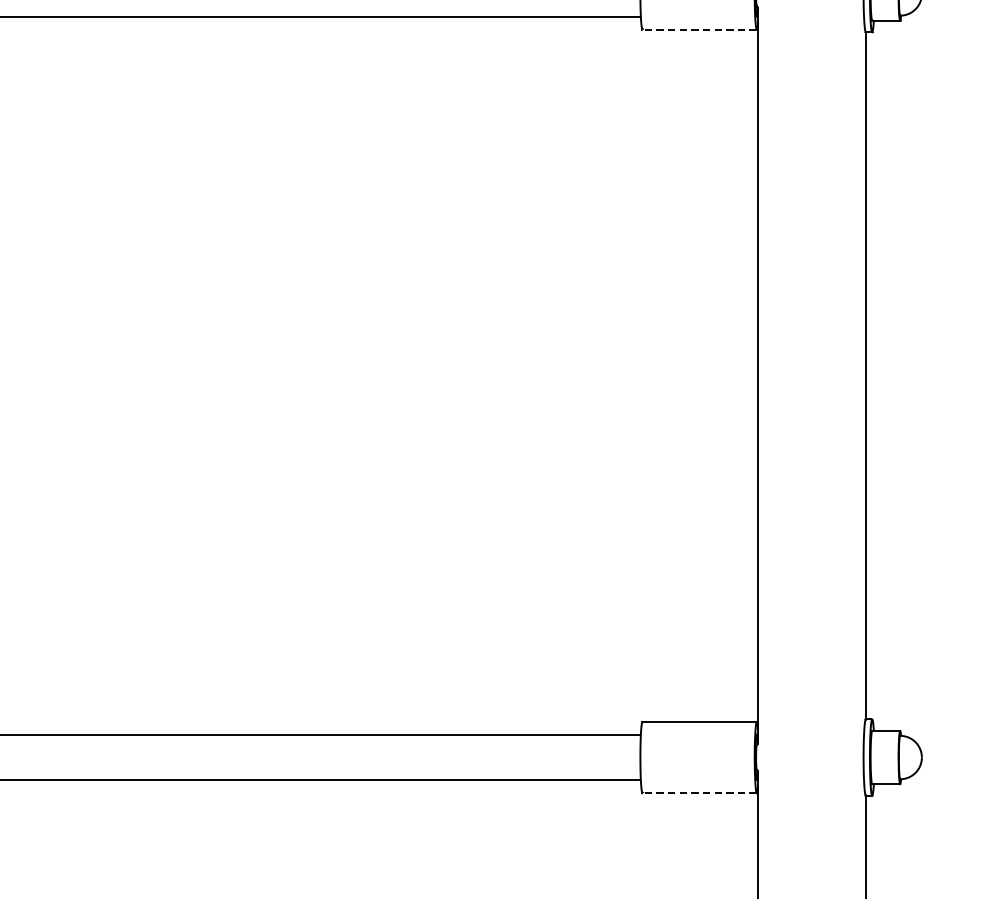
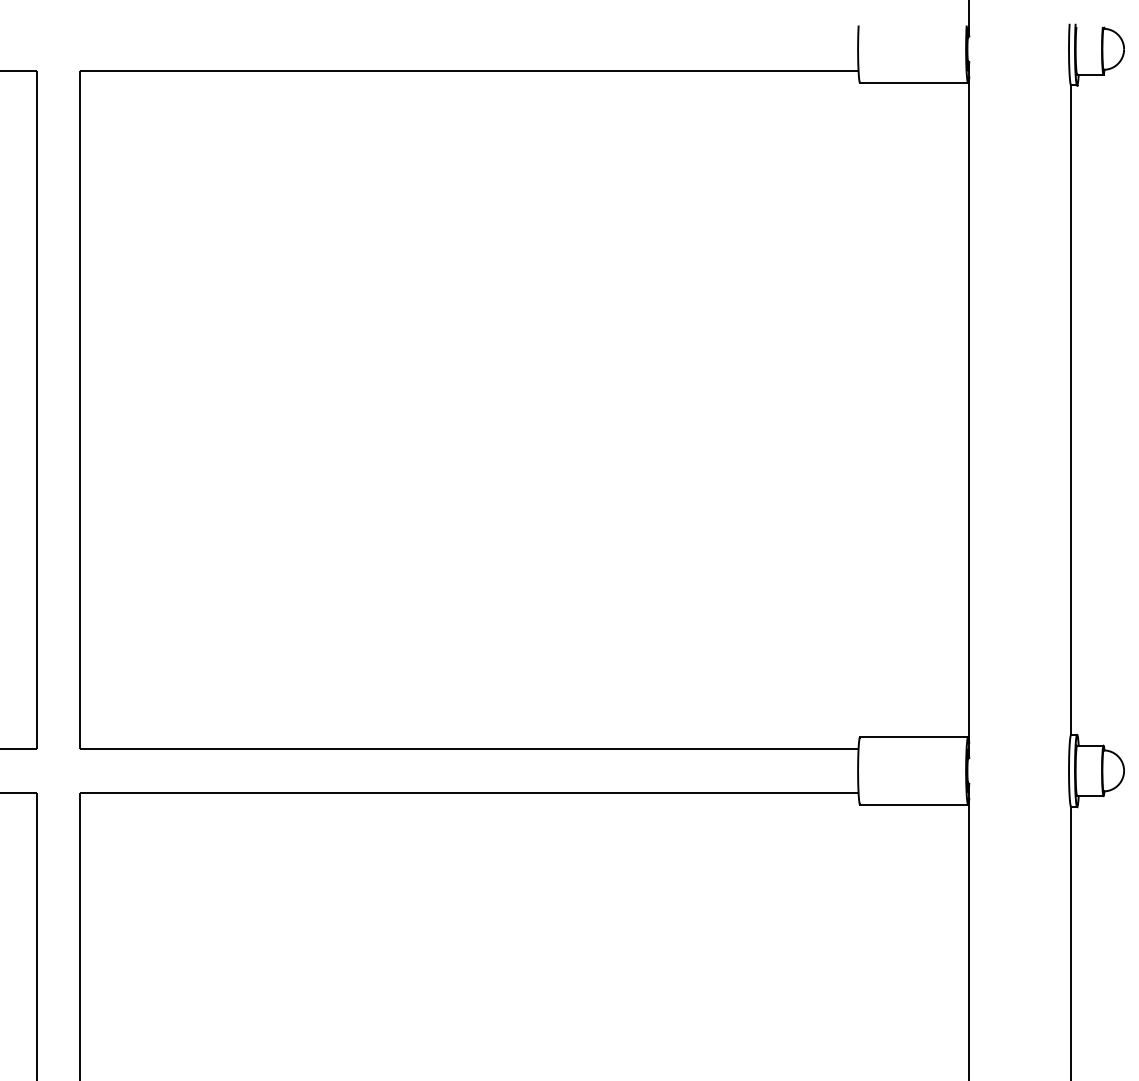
line: (699, 30) -> (913, 83), dashed -> solid
line: (699, 793) -> (913, 804), dashed -> solid

